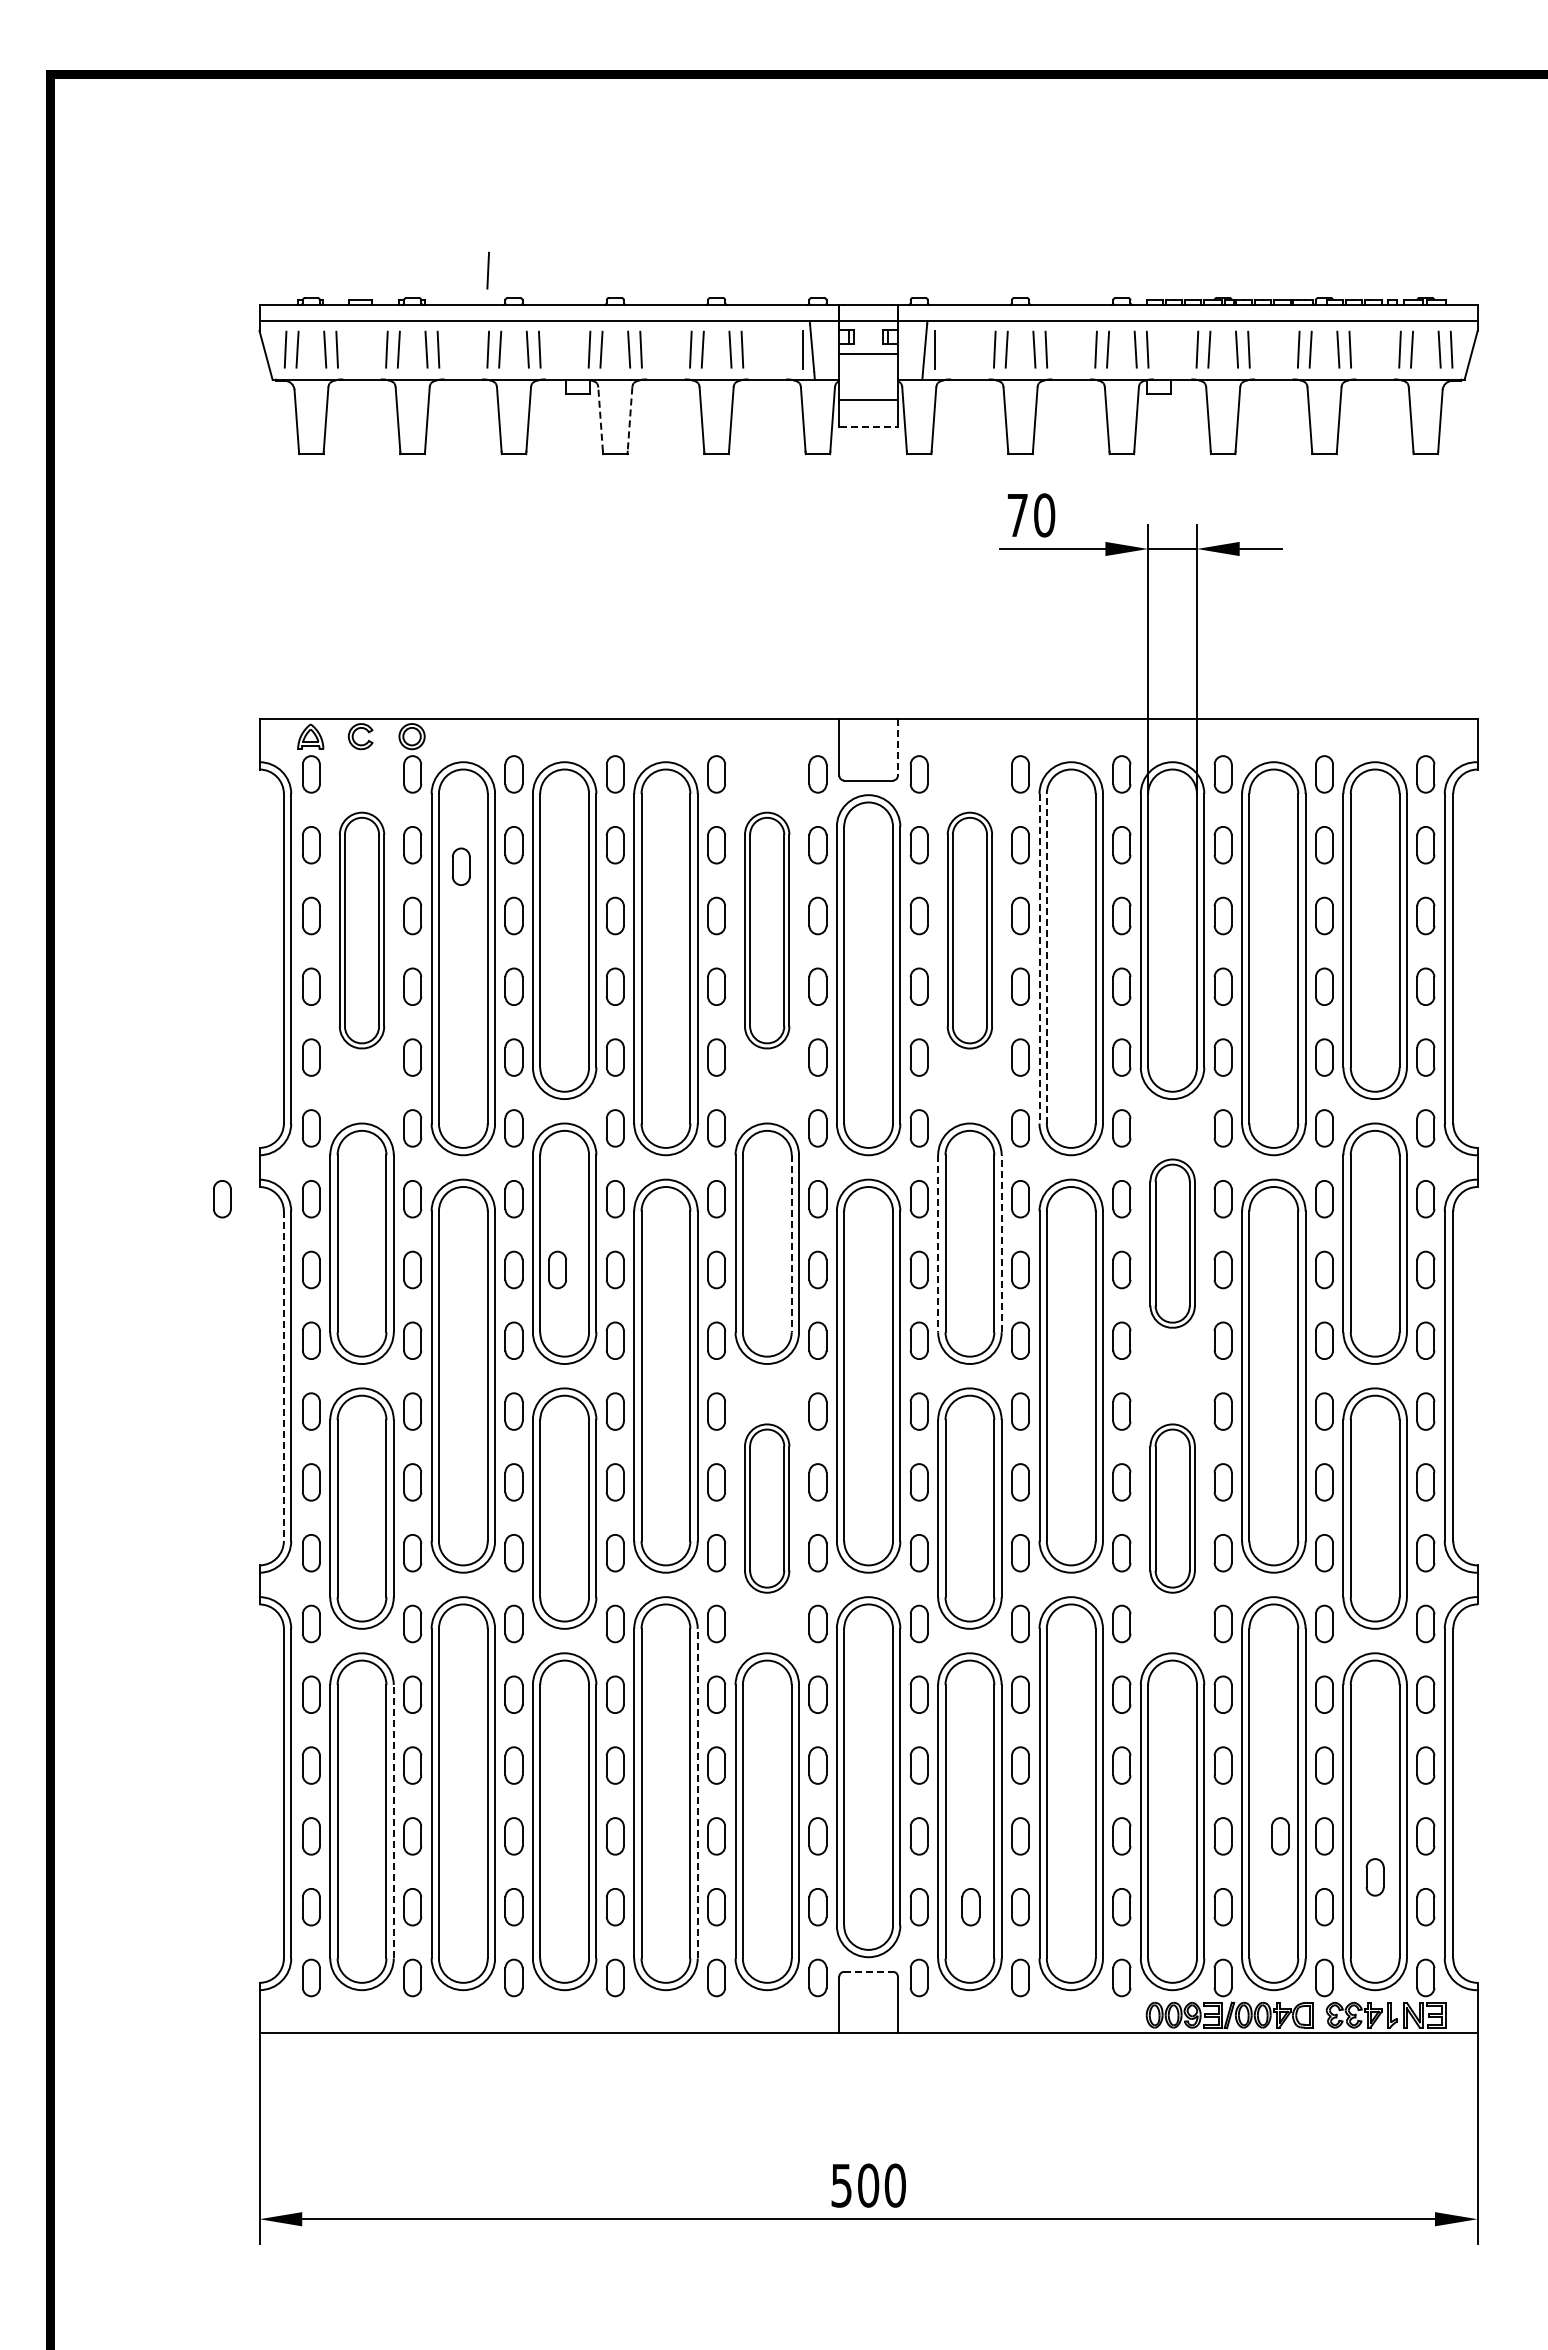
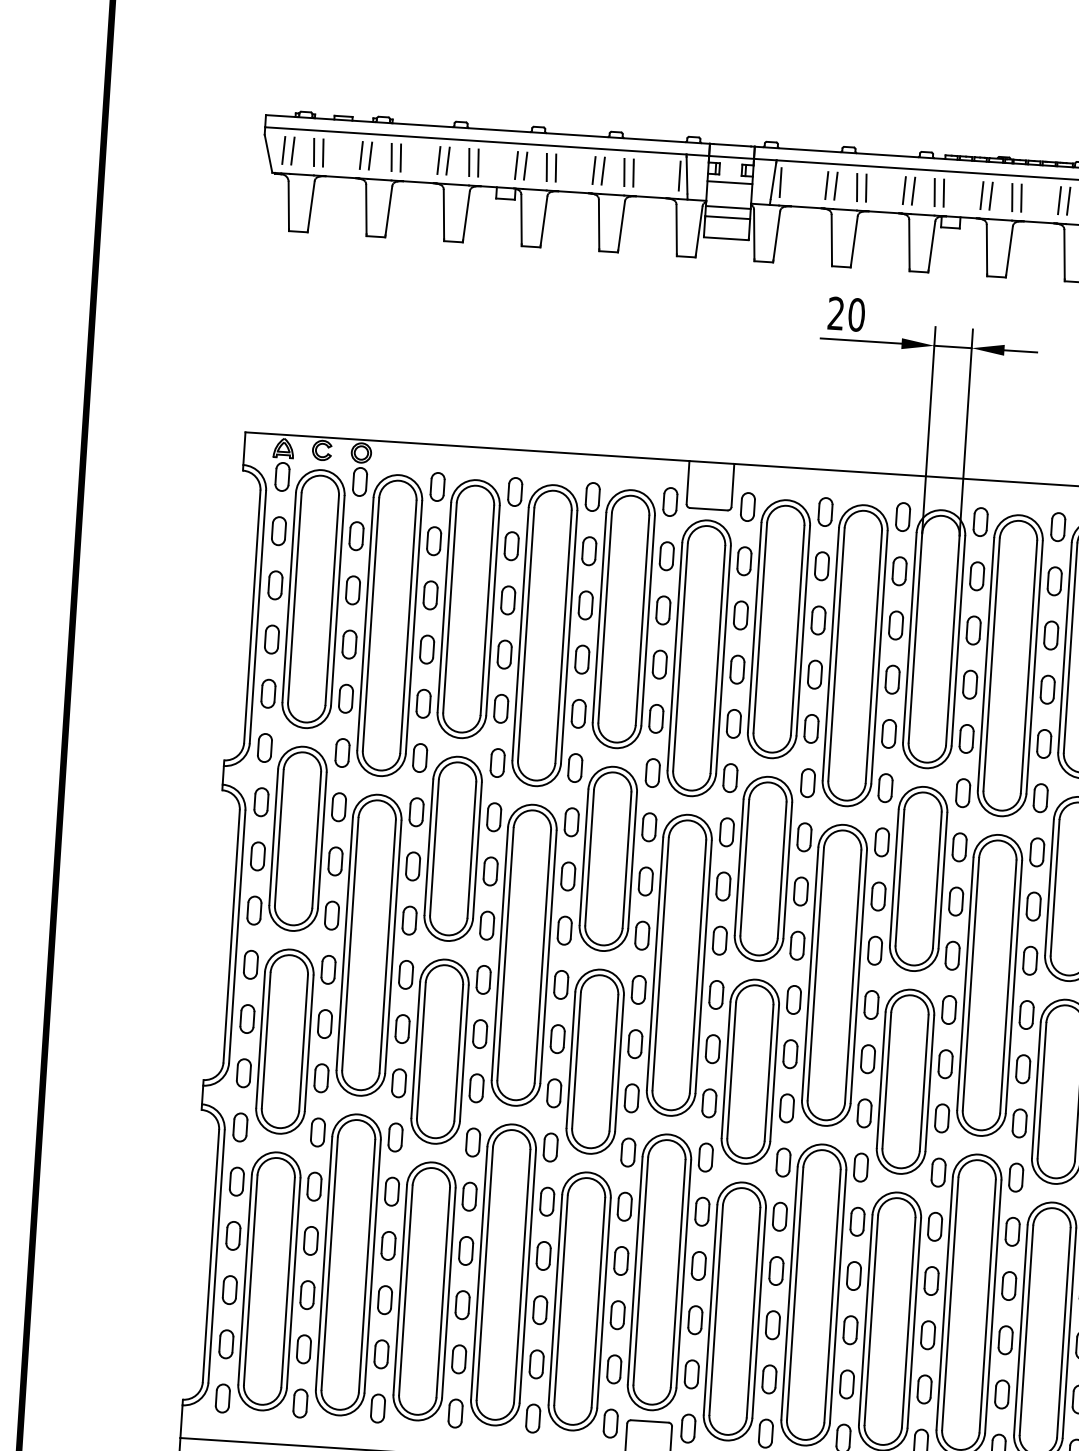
line: (487, 270) -> (442, 99), removed
line: (868, 386) -> (728, 207), added
line: (600, 419) -> (521, 219), dashed -> solid
line: (629, 420) -> (543, 221), dashed -> solid
line: (869, 427) -> (727, 238), dashed -> solid
text: (1017, 514) -> (836, 312), 70 -> 20
line: (897, 748) -> (732, 486), dashed -> solid
part: (460, 866) -> (392, 554), removed
part: (361, 930) -> (313, 598), size x1.43
part: (766, 930) -> (623, 619), size x1.43
part: (969, 930) -> (778, 629), size x1.43
line: (1039, 958) -> (830, 653), dashed -> solid
line: (1046, 958) -> (836, 654), dashed -> solid
part: (222, 1199) -> (193, 798), removed
line: (1001, 1243) -> (787, 870), dashed -> solid
part: (1172, 1243) -> (918, 878), size x1.43
line: (791, 1244) -> (626, 860), dashed -> solid
line: (938, 1244) -> (739, 867), dashed -> solid
part: (557, 1269) -> (446, 868), removed
line: (283, 1376) -> (231, 936), dashed -> solid
part: (766, 1508) -> (594, 1061), size x1.43
part: (1172, 1508) -> (905, 1081), size x1.43
line: (697, 1793) -> (527, 1276), dashed -> solid
line: (393, 1821) -> (293, 1282), dashed -> solid
part: (1280, 1836) -> (971, 1338), removed
part: (1374, 1877) -> (1041, 1374), removed
part: (970, 1907) -> (731, 1377), removed
line: (869, 1971) -> (650, 1421), dashed -> solid

